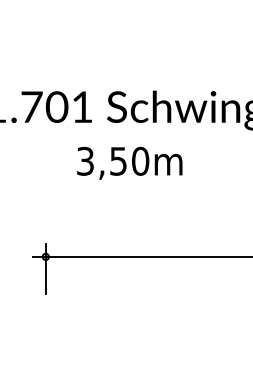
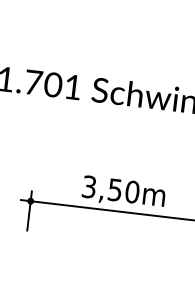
text: (129, 162) -> (123, 191), moved

